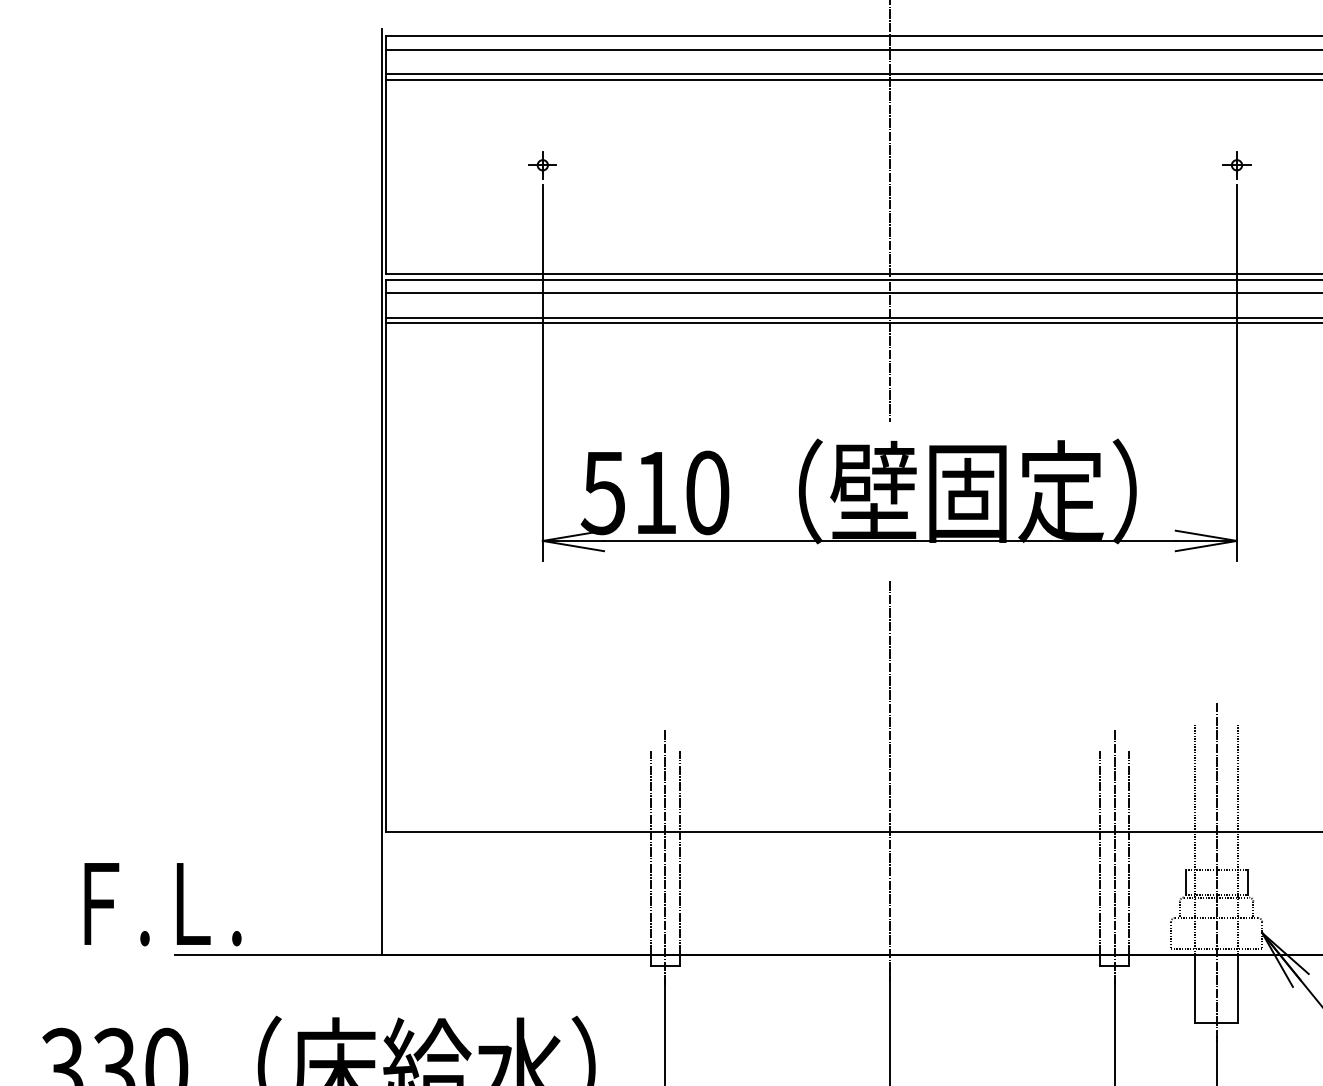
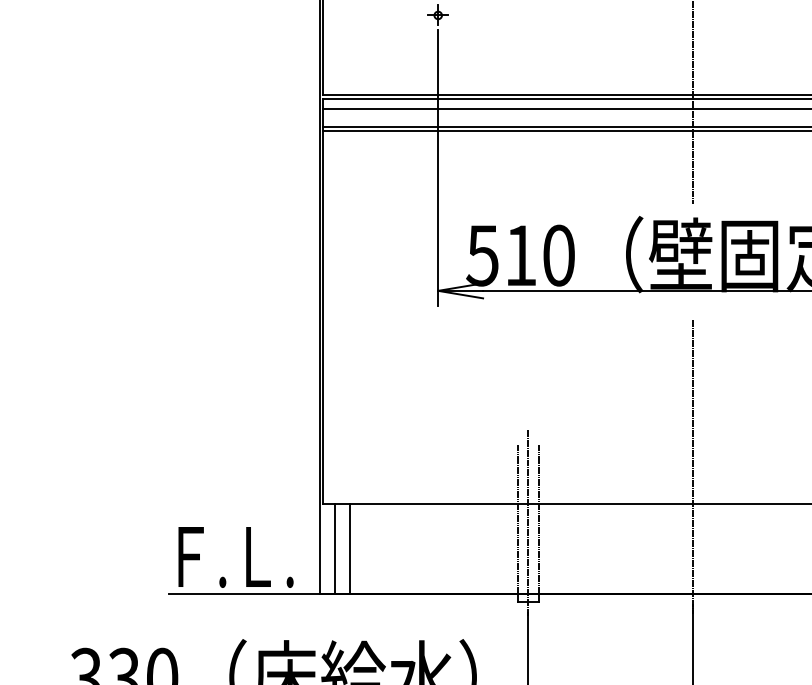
line: (402, 893) -> (335, 549), added
line: (423, 893) -> (350, 549), added
text: (162, 904) -> (235, 557), moved

